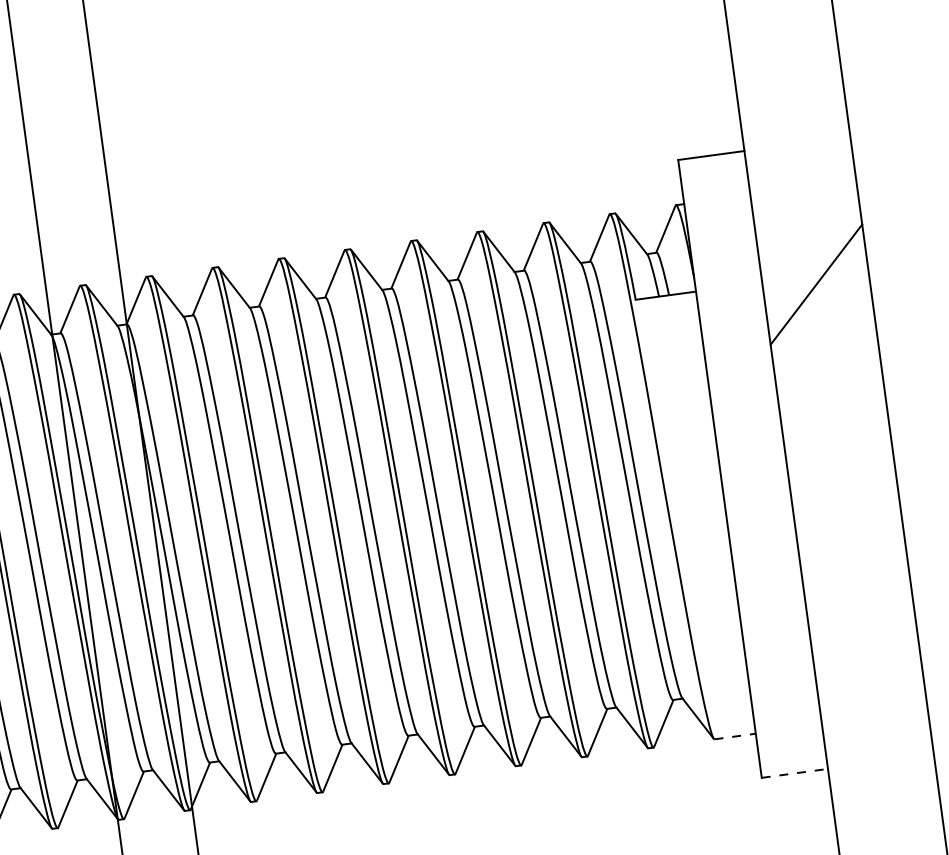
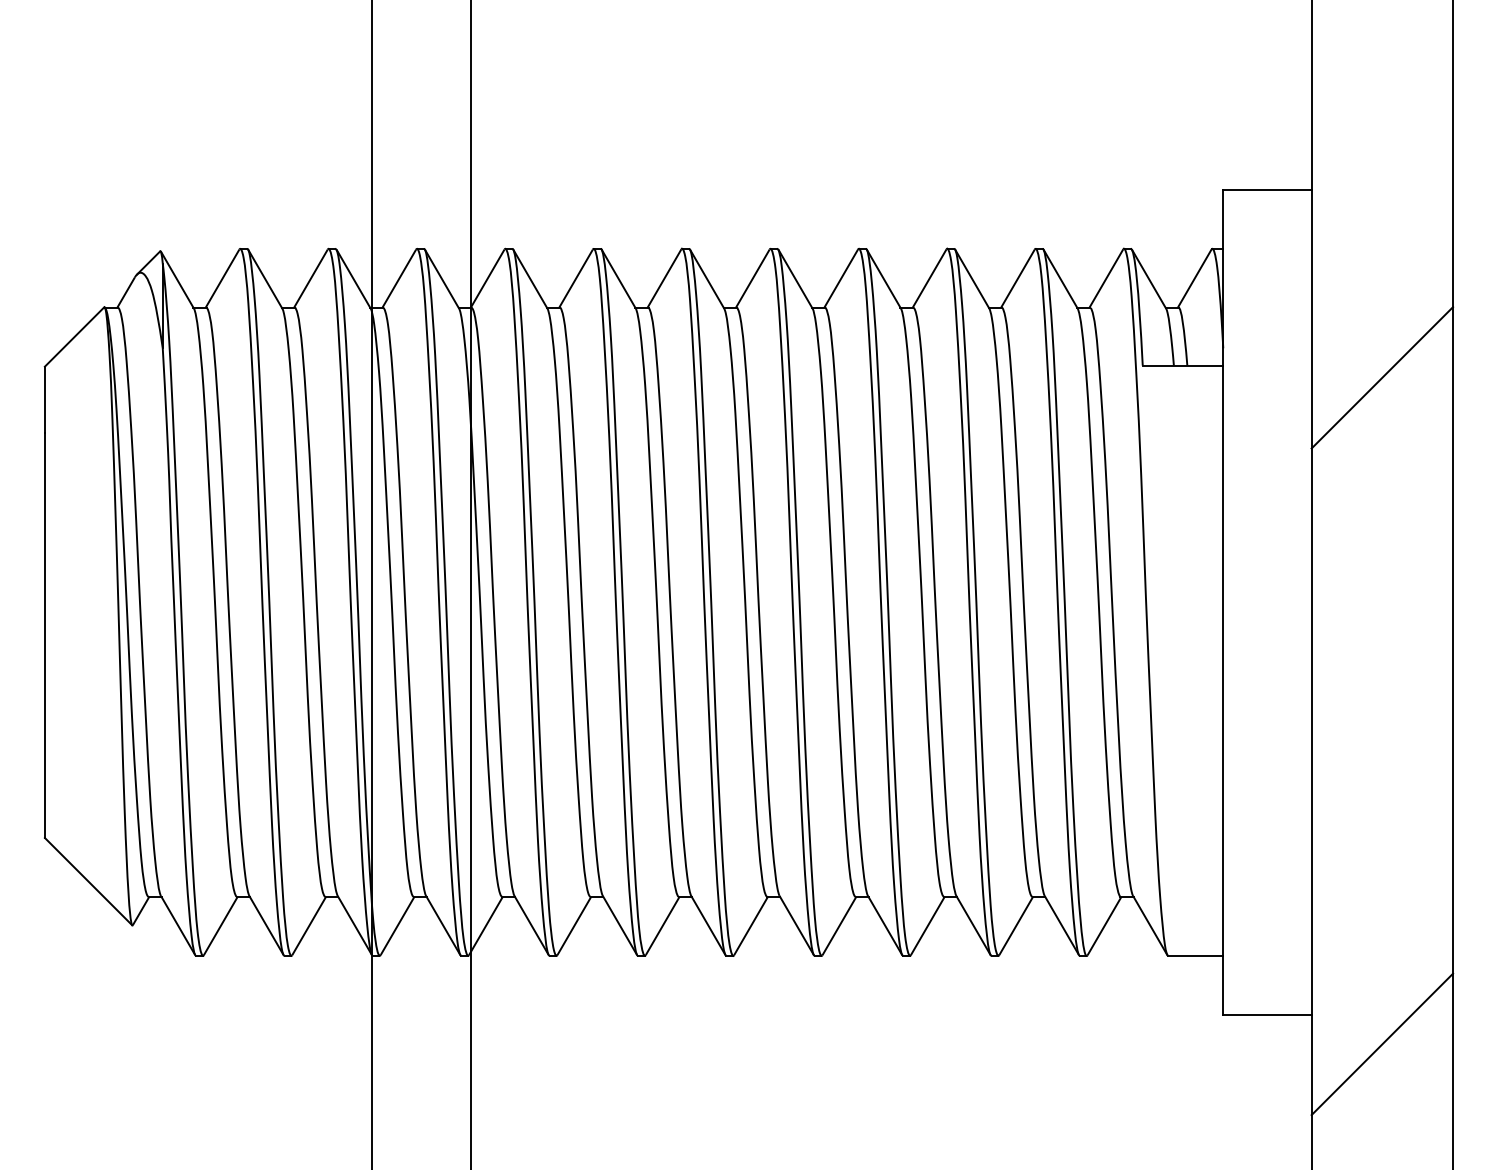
line: (734, 736) -> (1195, 955), dashed -> solid
line: (794, 773) -> (1267, 1014), dashed -> solid
line: (884, 784) -> (1382, 1044), added

